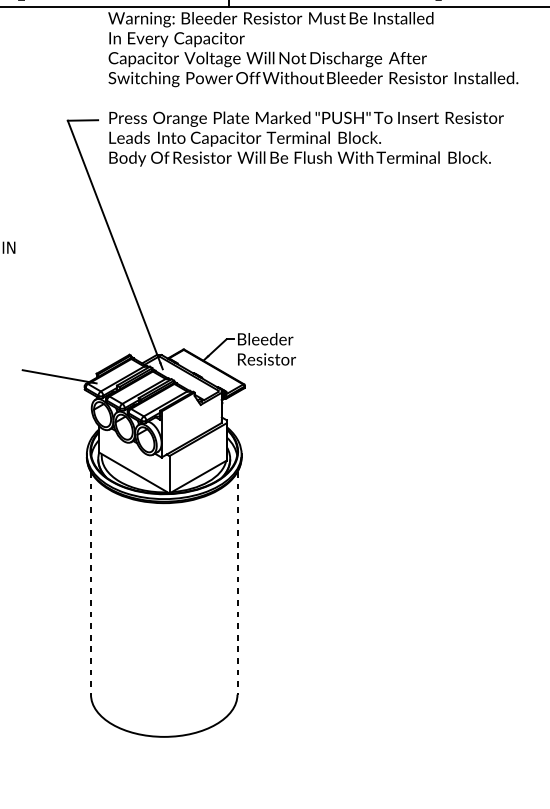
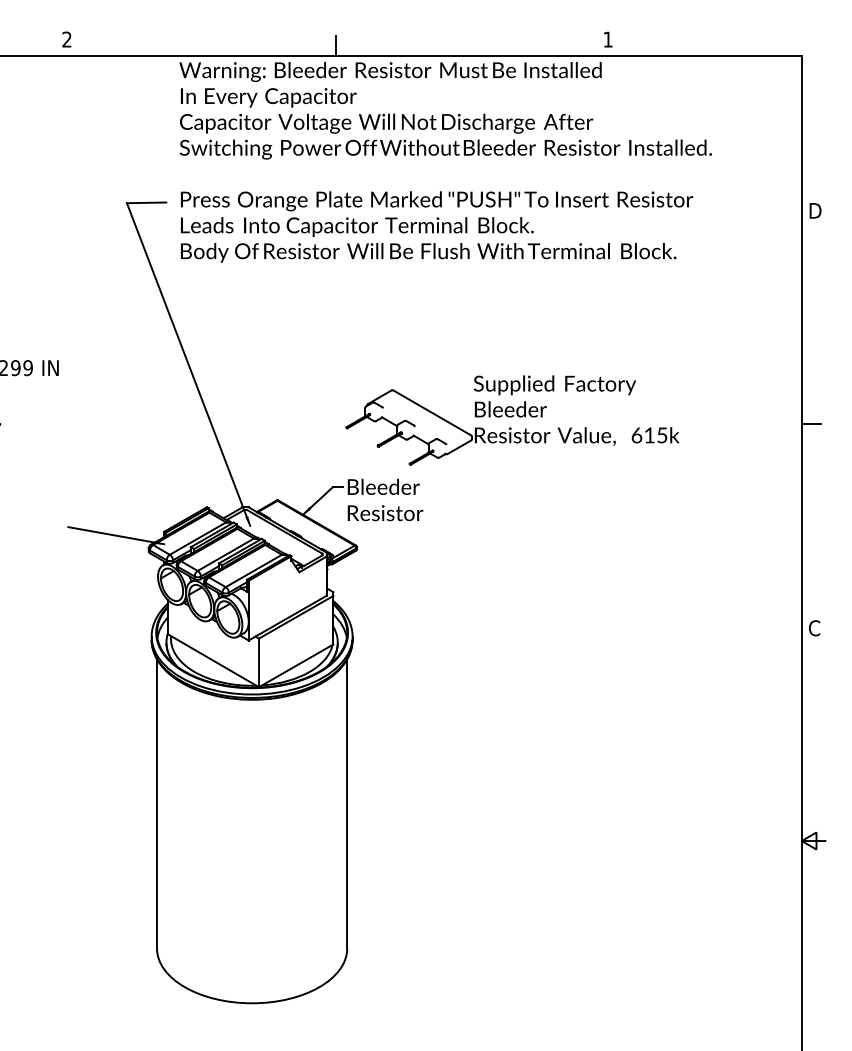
part: (364, 288) -> (512, 420), added
line: (91, 583) -> (157, 803), dashed -> solid
line: (237, 583) -> (347, 803), dashed -> solid

